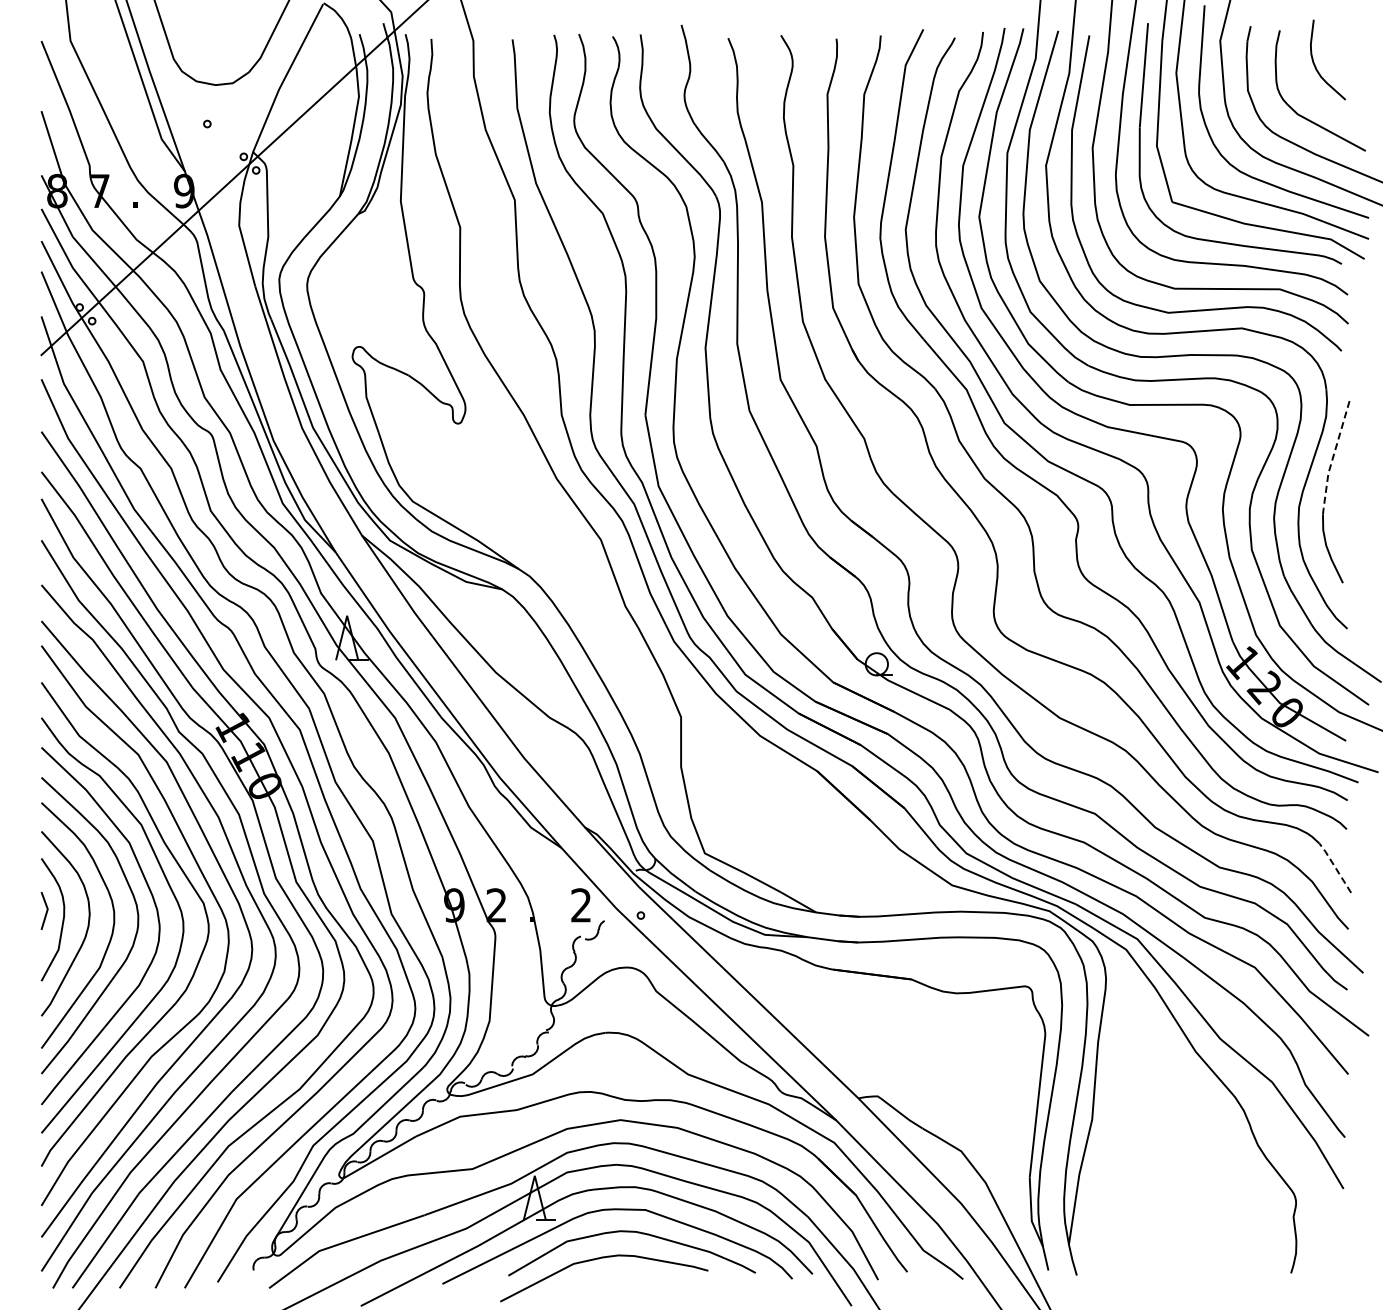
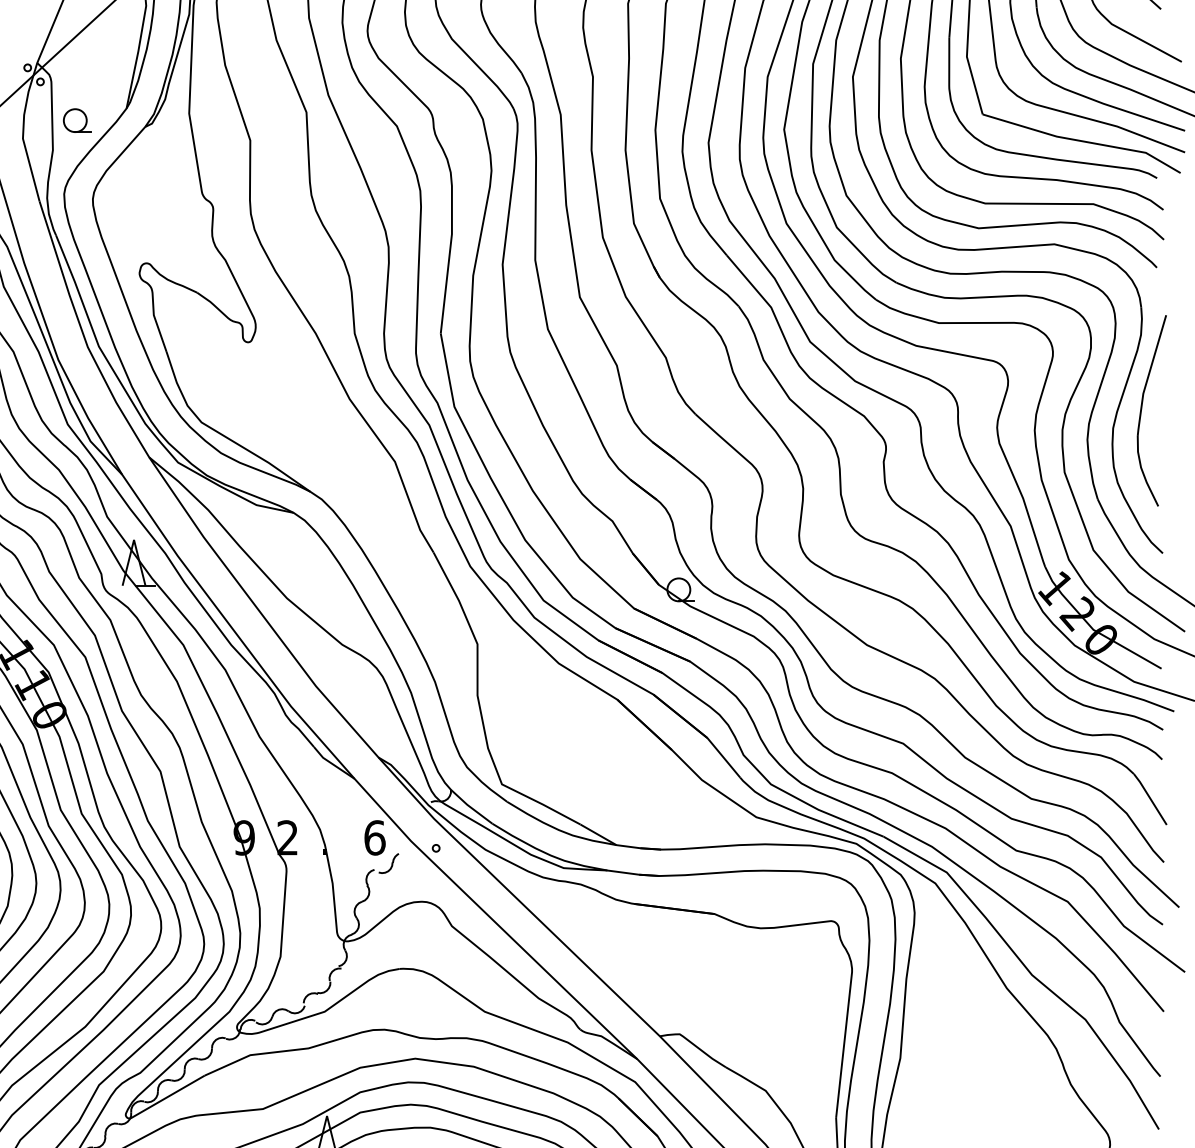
part: (291, 208) -> (76, 121), added
line: (1333, 456) -> (1148, 376), dashed -> solid
line: (1335, 866) -> (1150, 797), dashed -> solid
text: (581, 905) -> (375, 837), 2 -> 6

